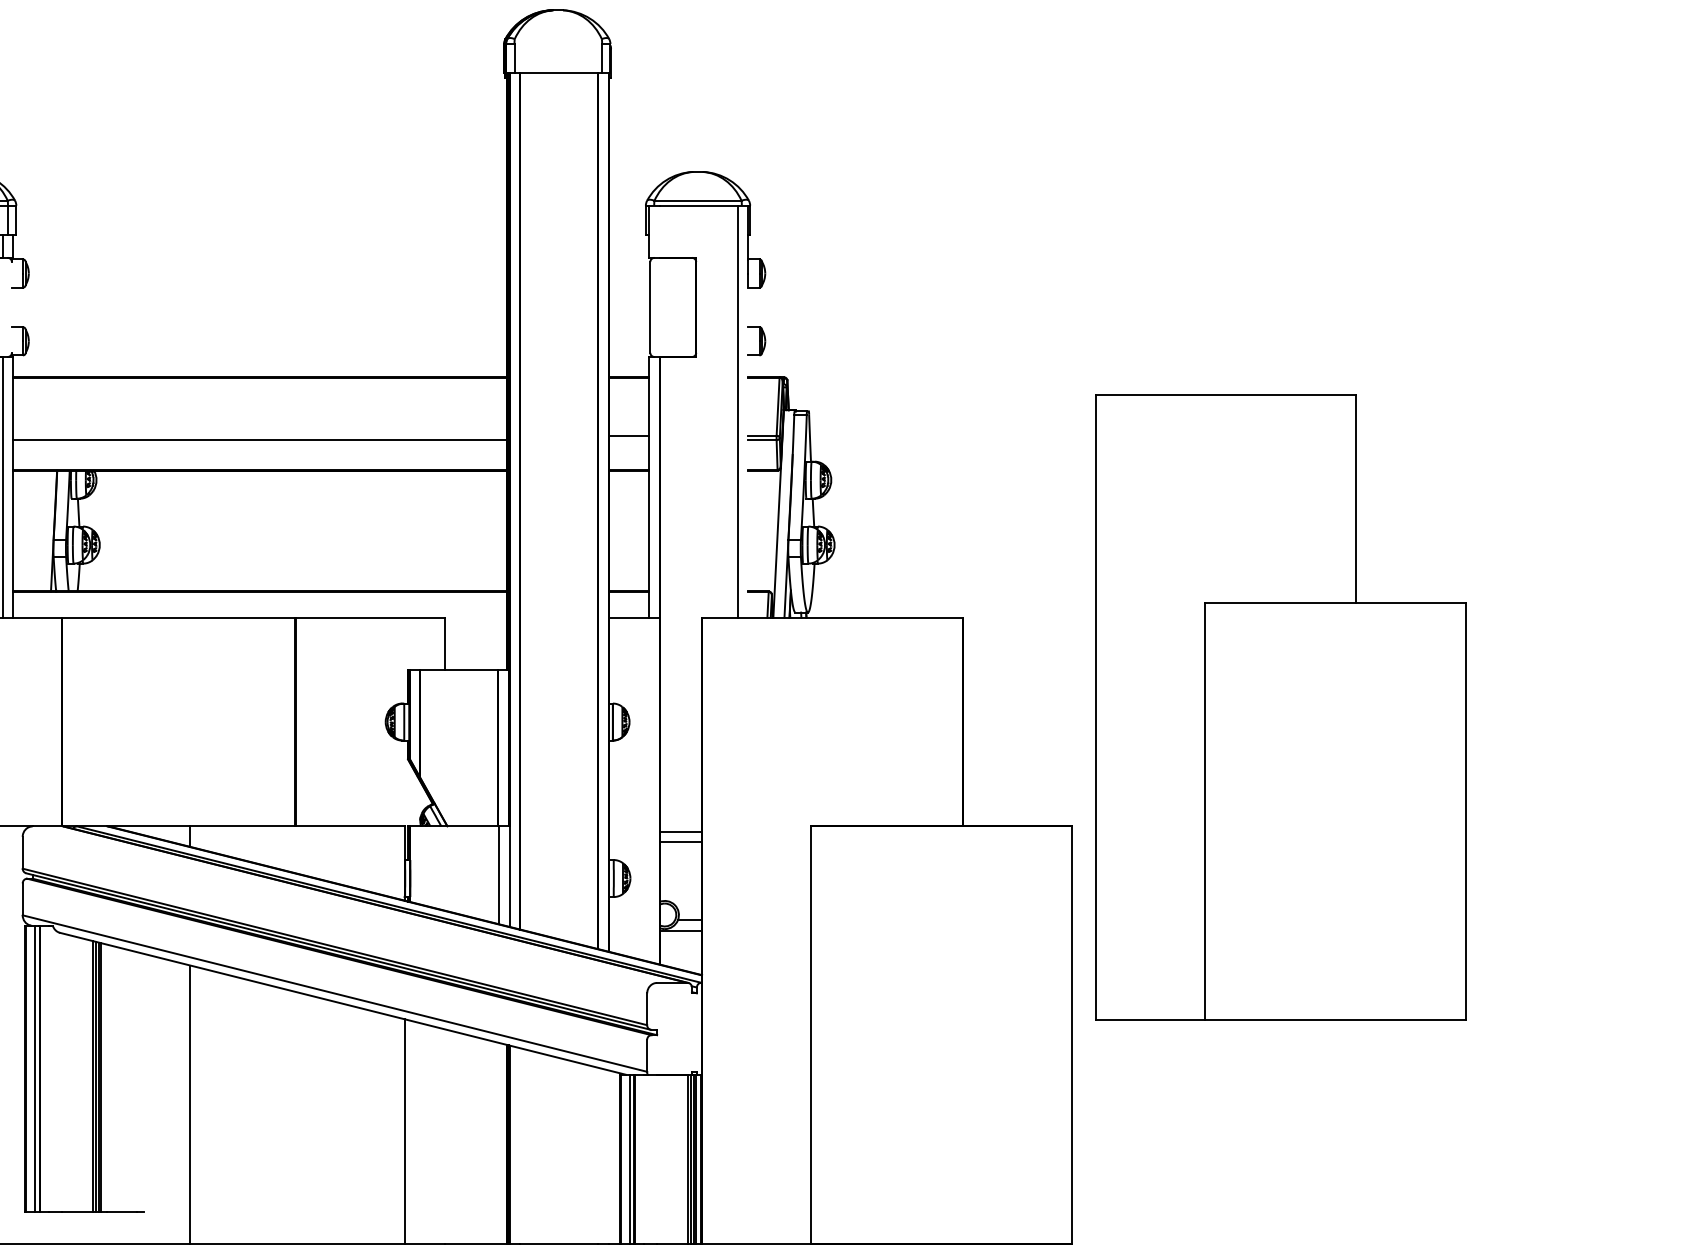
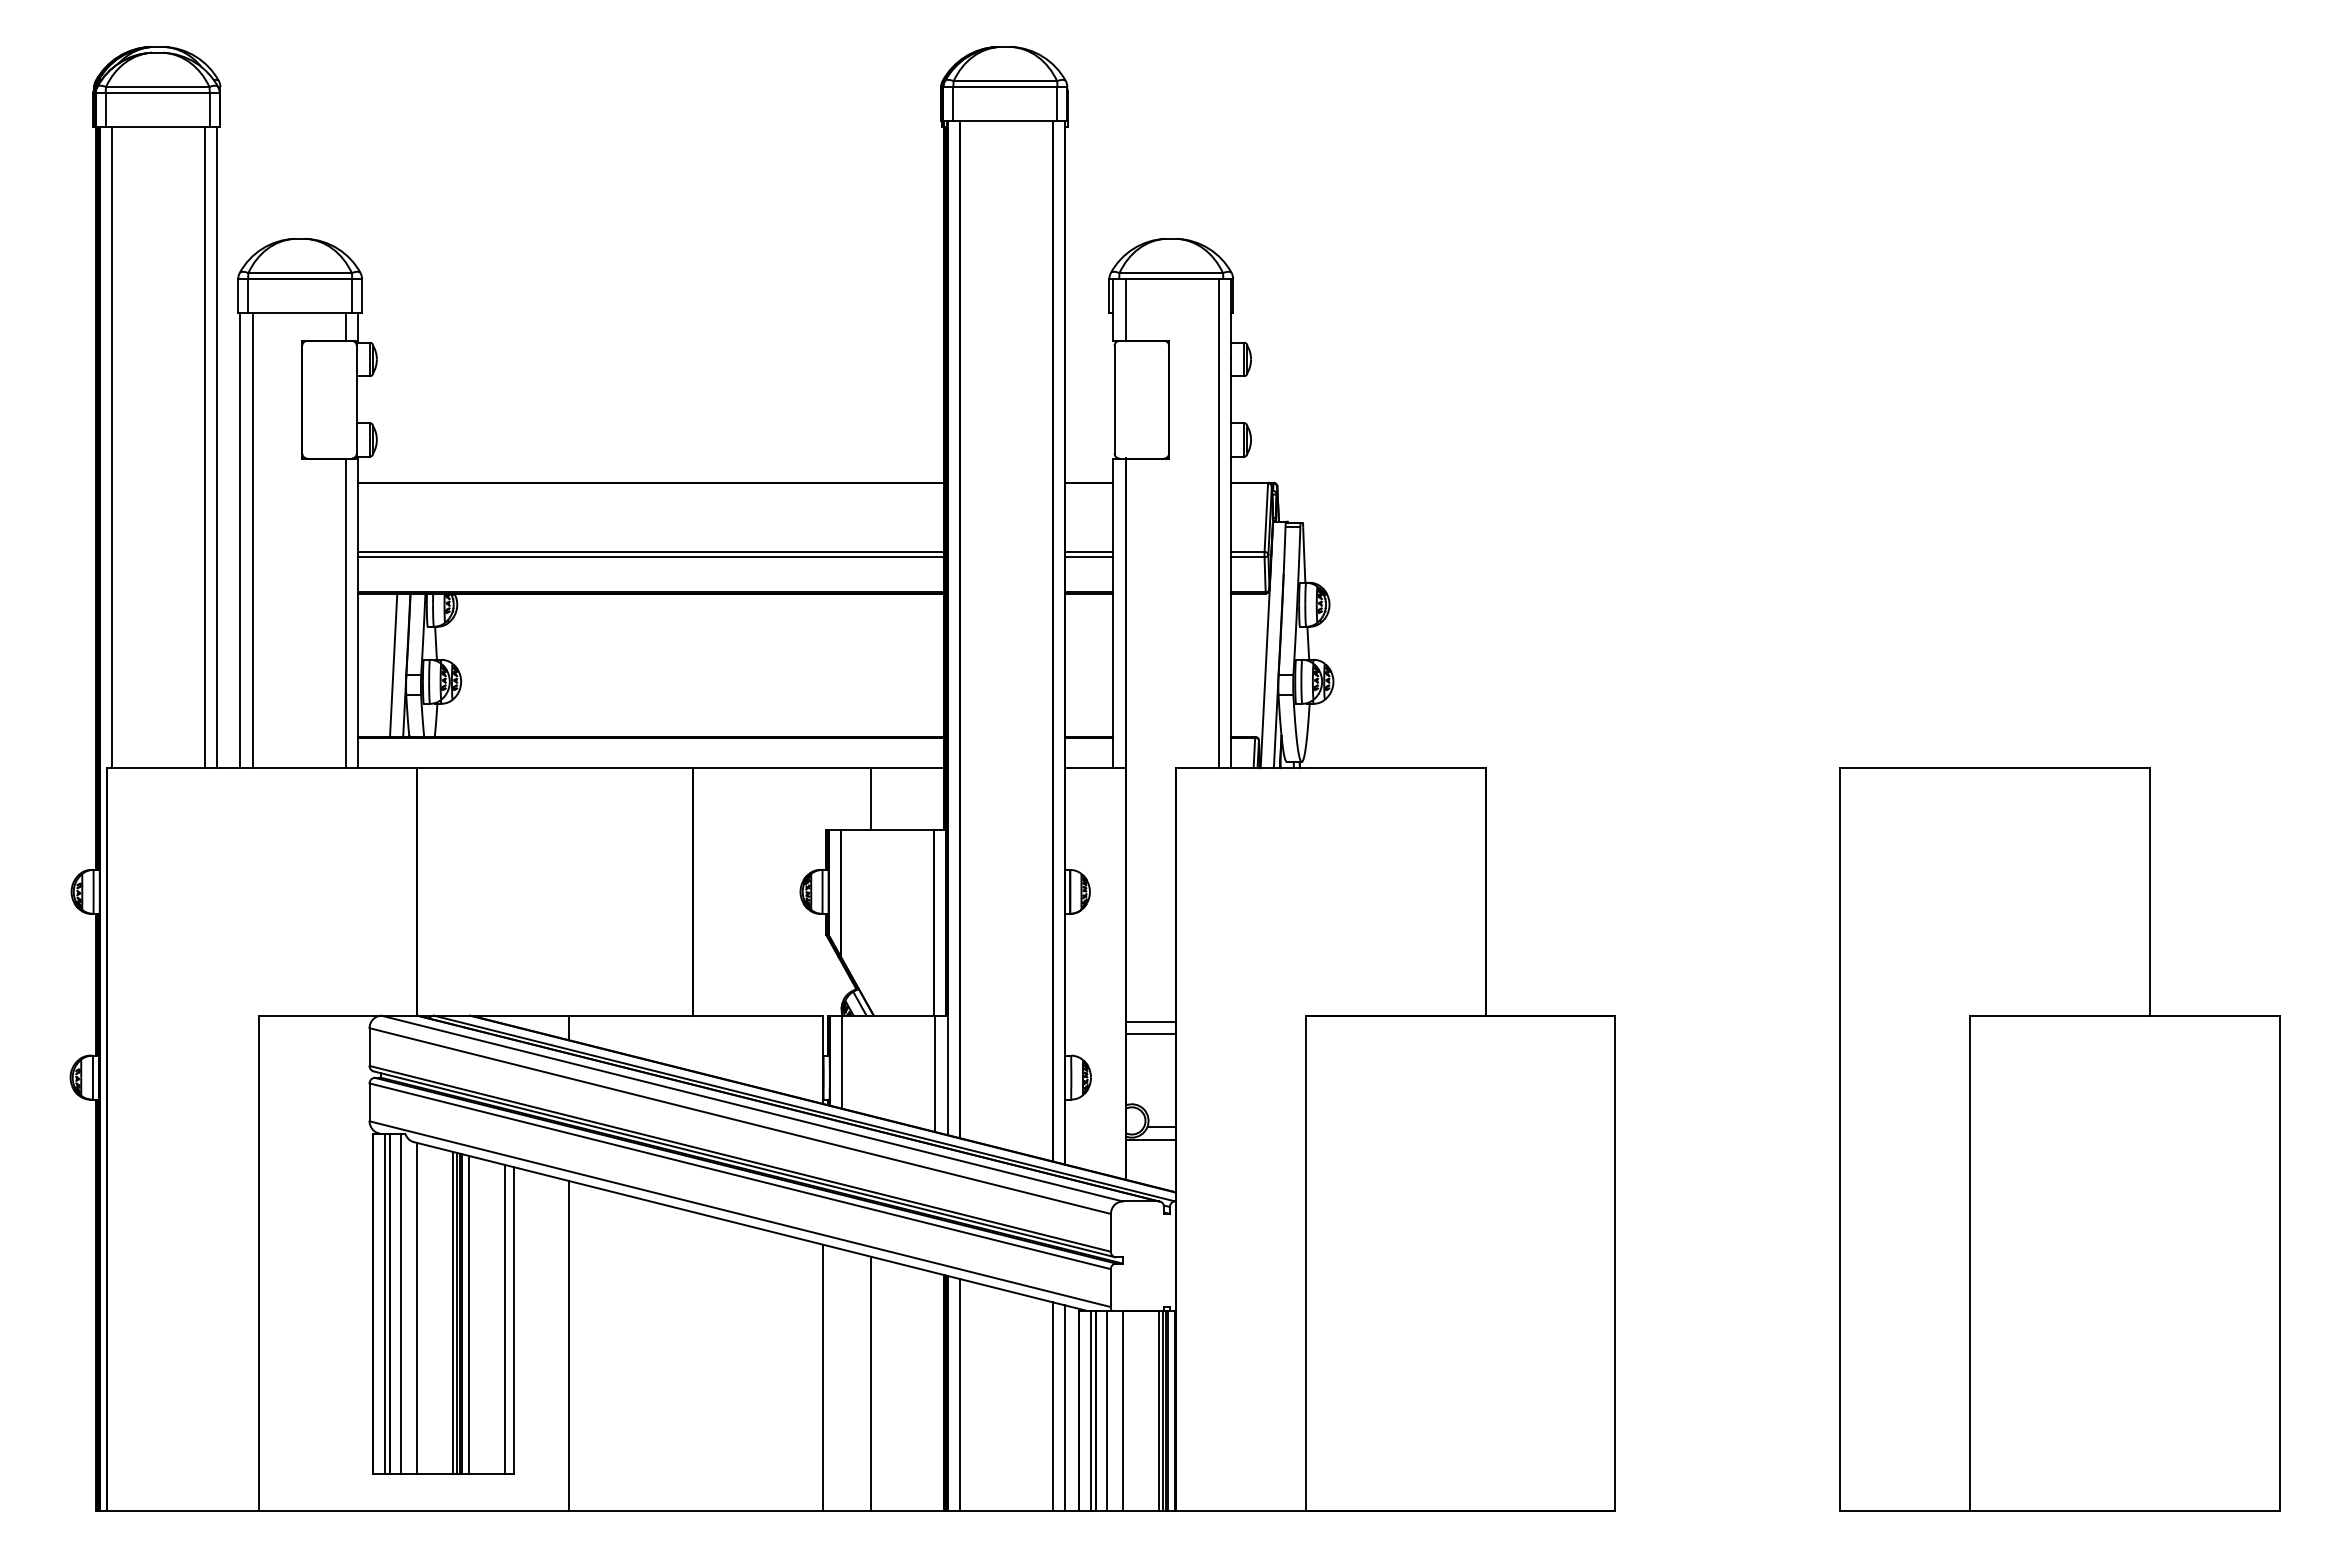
line: (558, 39) -> (1005, 81), added
line: (558, 44) -> (1005, 87), added
line: (659, 231) -> (1125, 309), added
line: (11, 307) -> (356, 399), added
line: (260, 436) -> (651, 552), added
line: (629, 440) -> (1089, 557), added
line: (748, 452) -> (1231, 571), added
line: (42, 530) -> (393, 664), added
line: (475, 618) -> (907, 768), added
part: (1280, 707) -> (2059, 1139), moved
line: (421, 864) -> (842, 1061), added
line: (344, 904) -> (751, 1108), added
line: (334, 914) -> (739, 1120), added
line: (334, 961) -> (739, 1176), added
line: (49, 1068) -> (401, 1303), added
line: (62, 1072) -> (416, 1307), added
line: (106, 1078) -> (469, 1314), added
line: (137, 1082) -> (505, 1319), added
line: (143, 1083) -> (513, 1320), added
line: (445, 1136) -> (871, 1383), added
line: (519, 1145) -> (959, 1394), added
line: (597, 1155) -> (1052, 1406), added
line: (608, 1157) -> (1065, 1408), added
line: (644, 1158) -> (1107, 1410), added
line: (656, 1158) -> (1122, 1410), added

